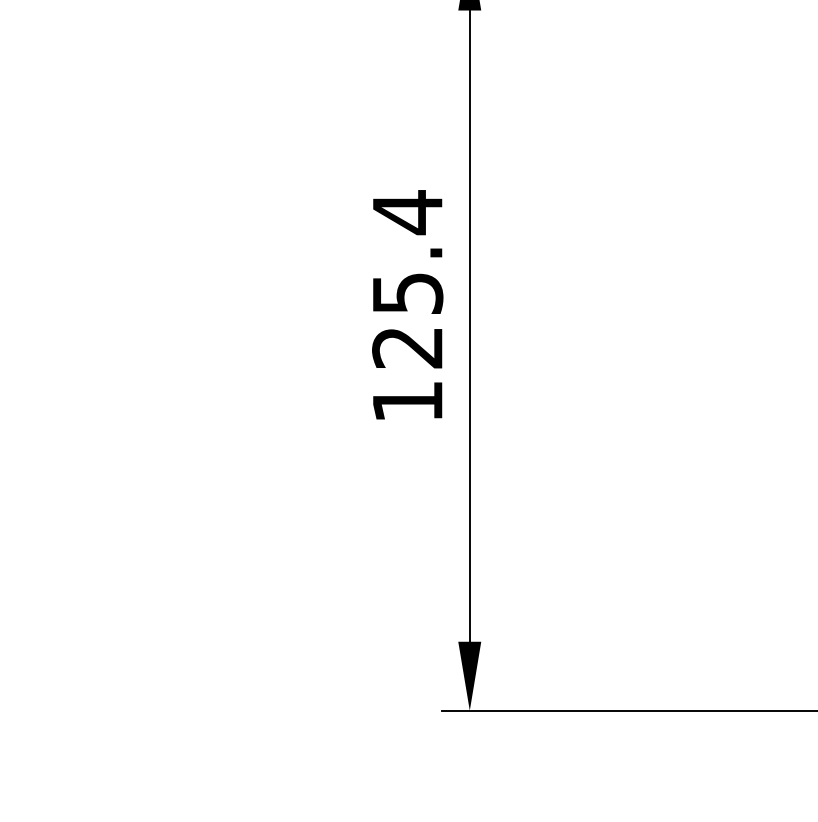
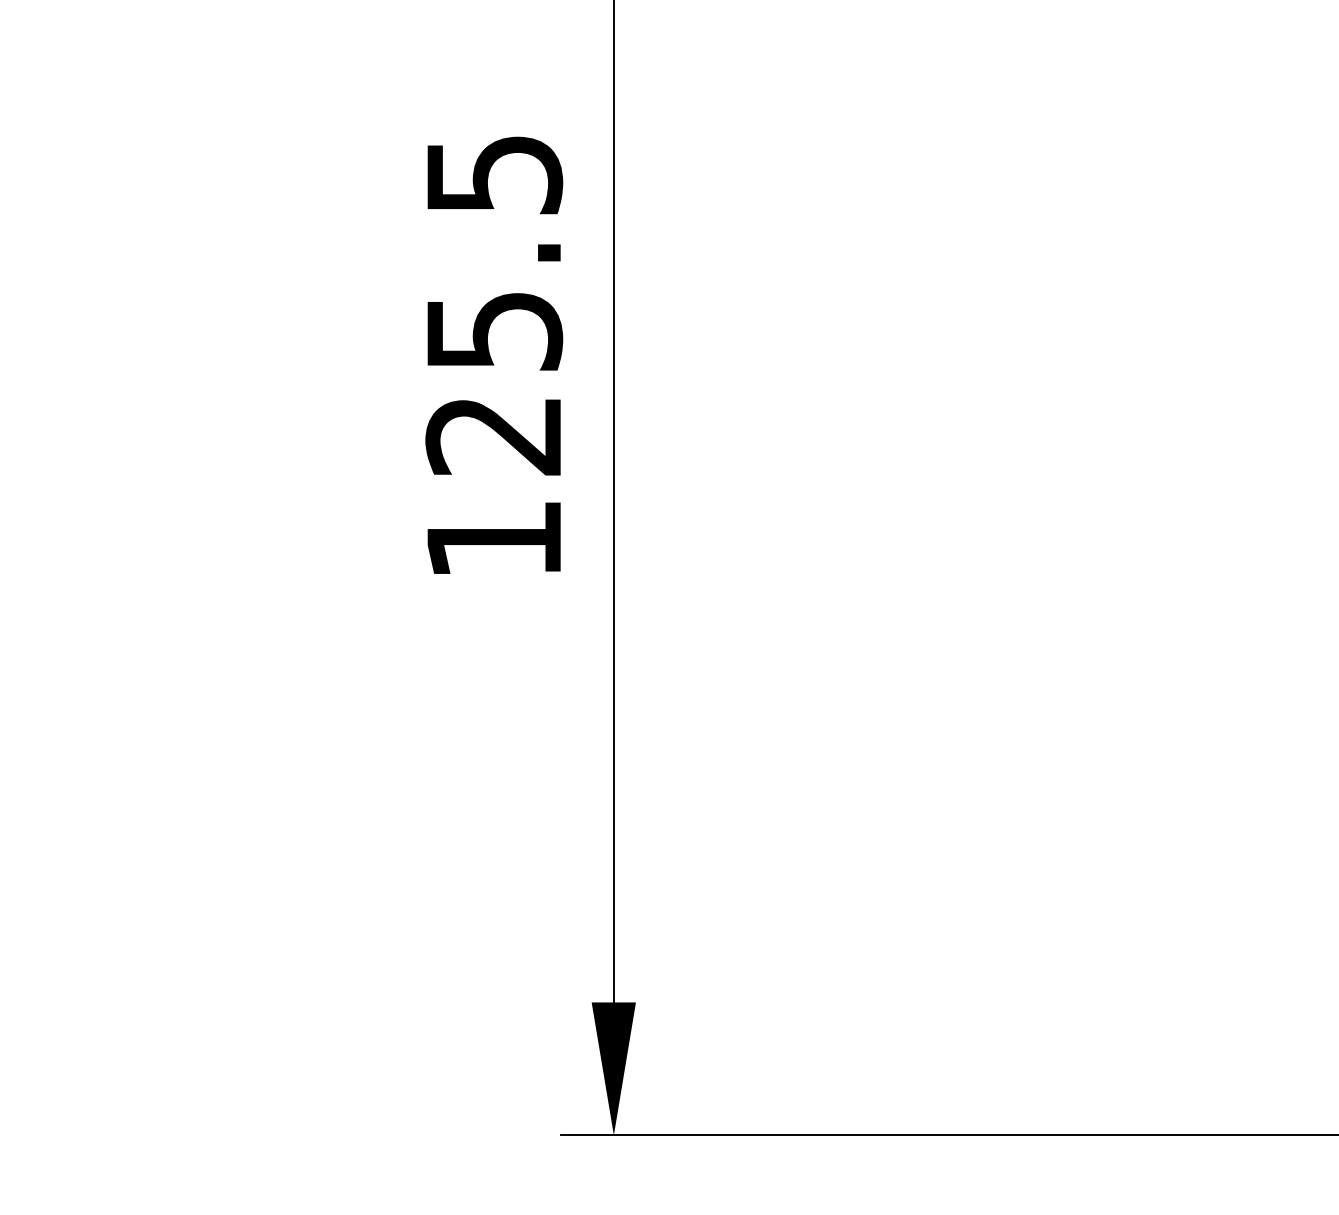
text: (408, 212) -> (495, 174), 125.4 -> 125.5

